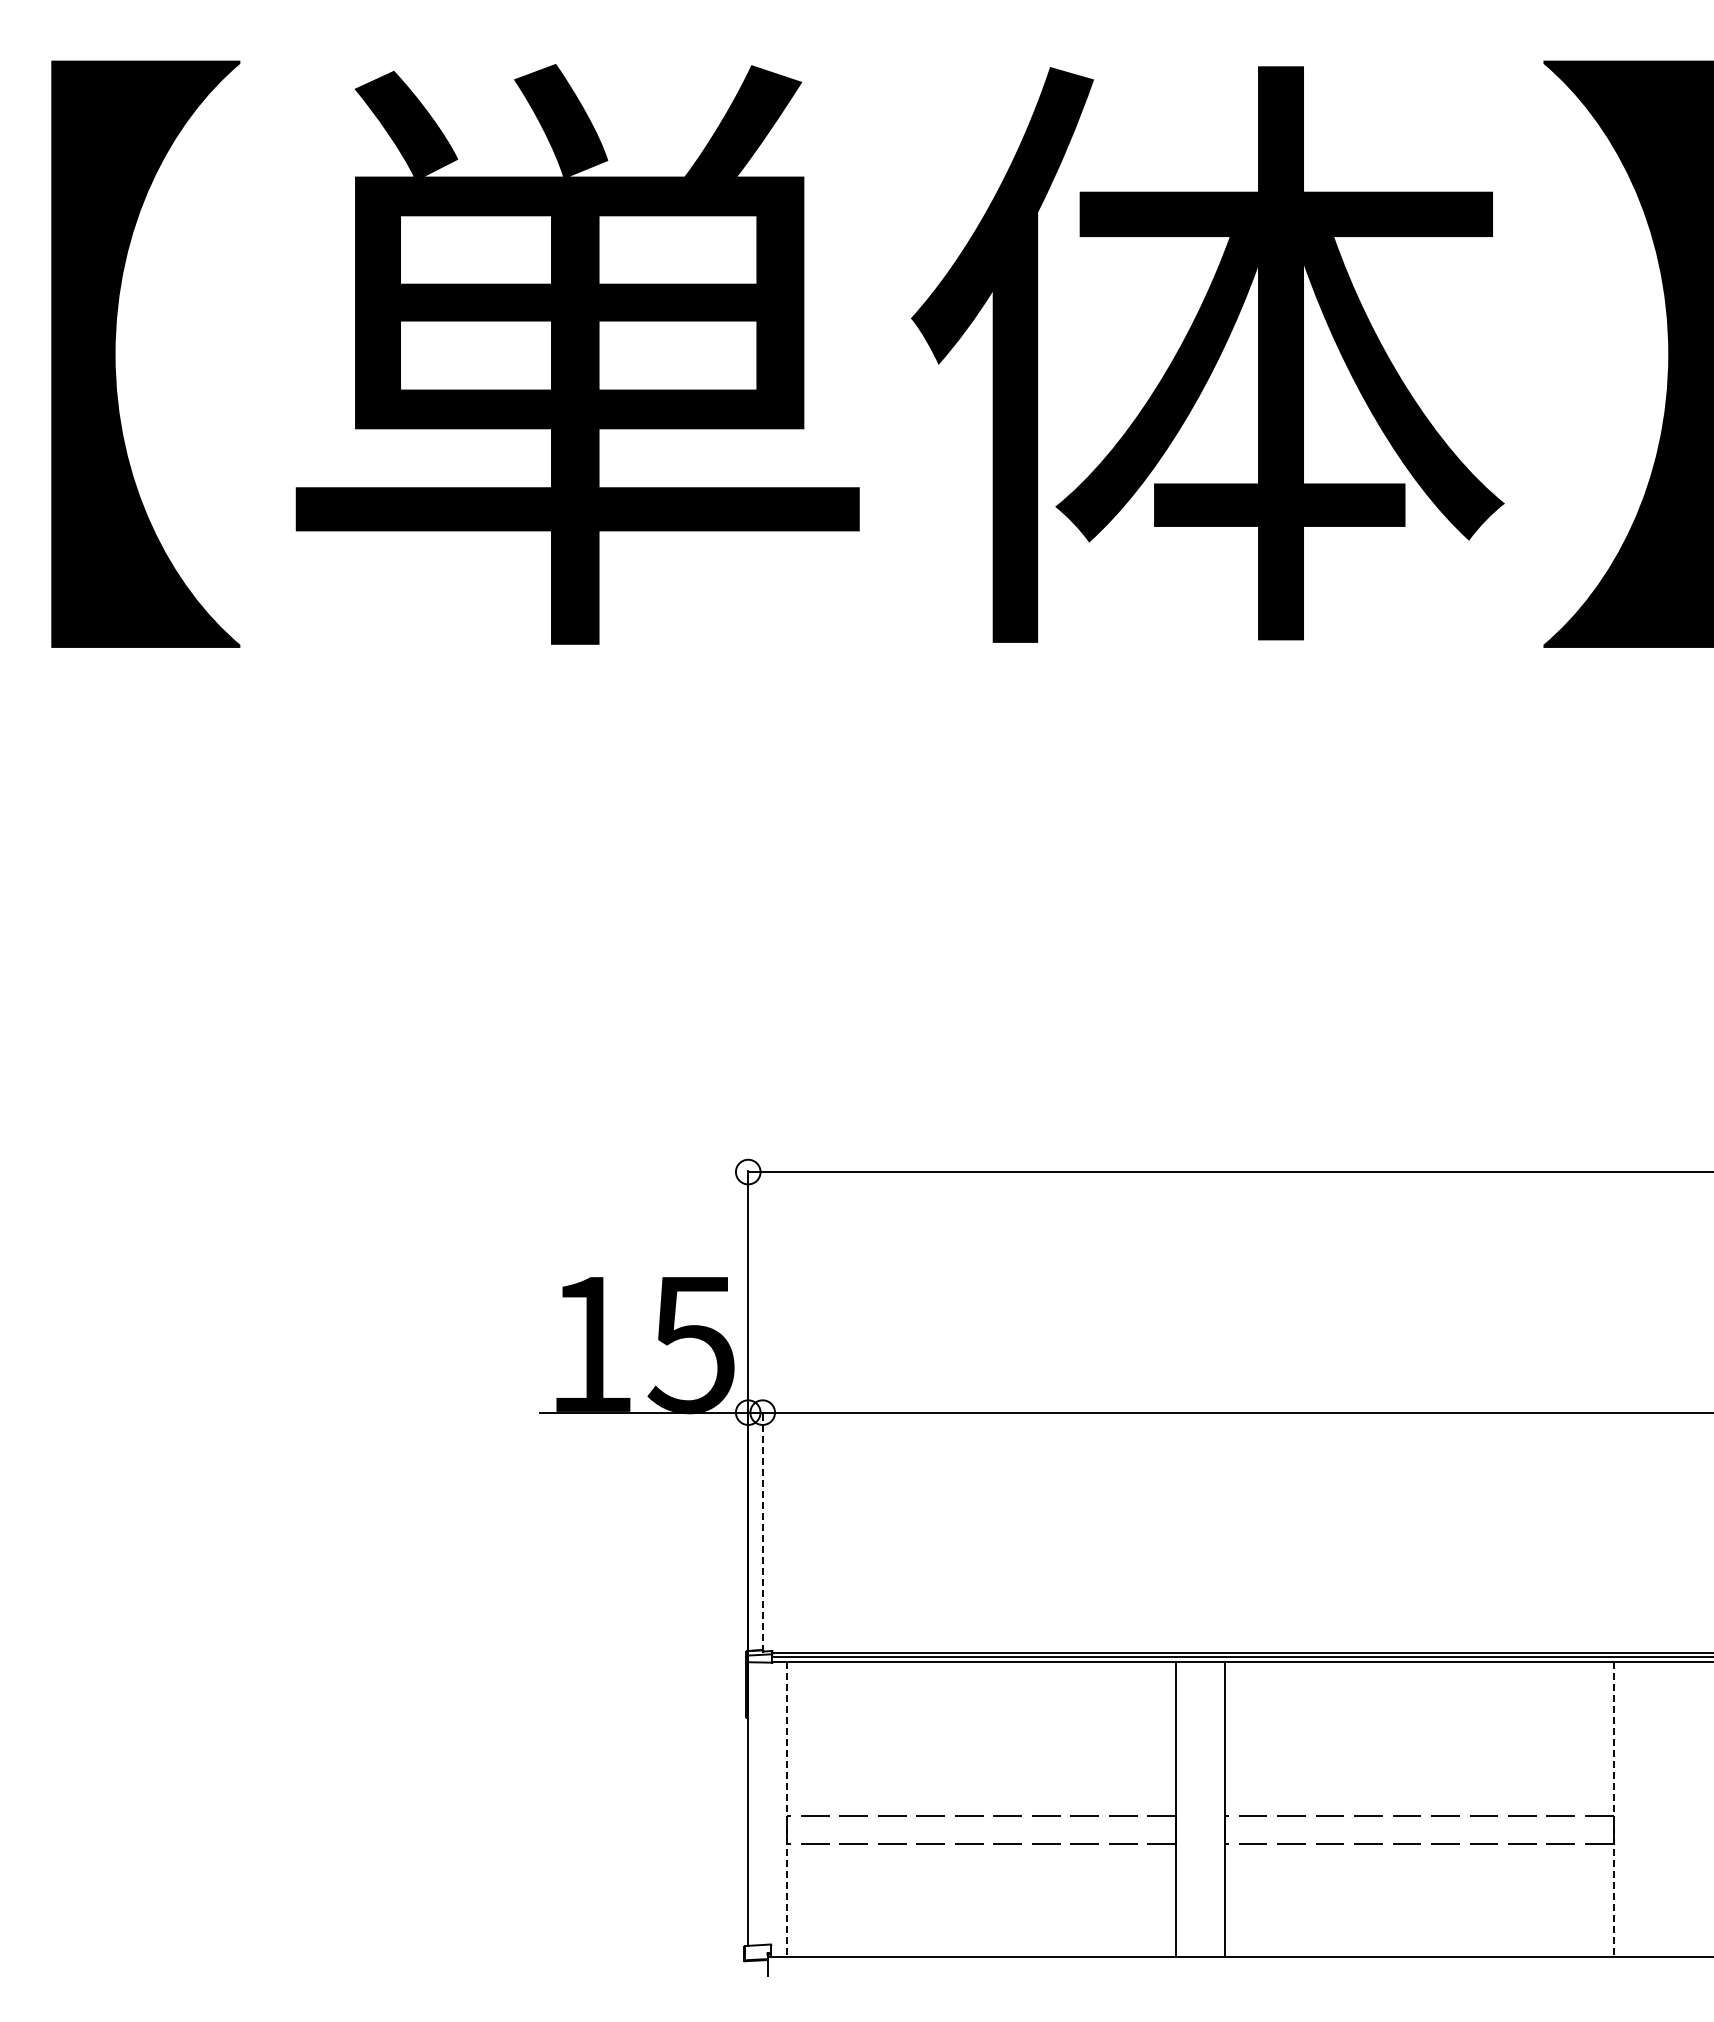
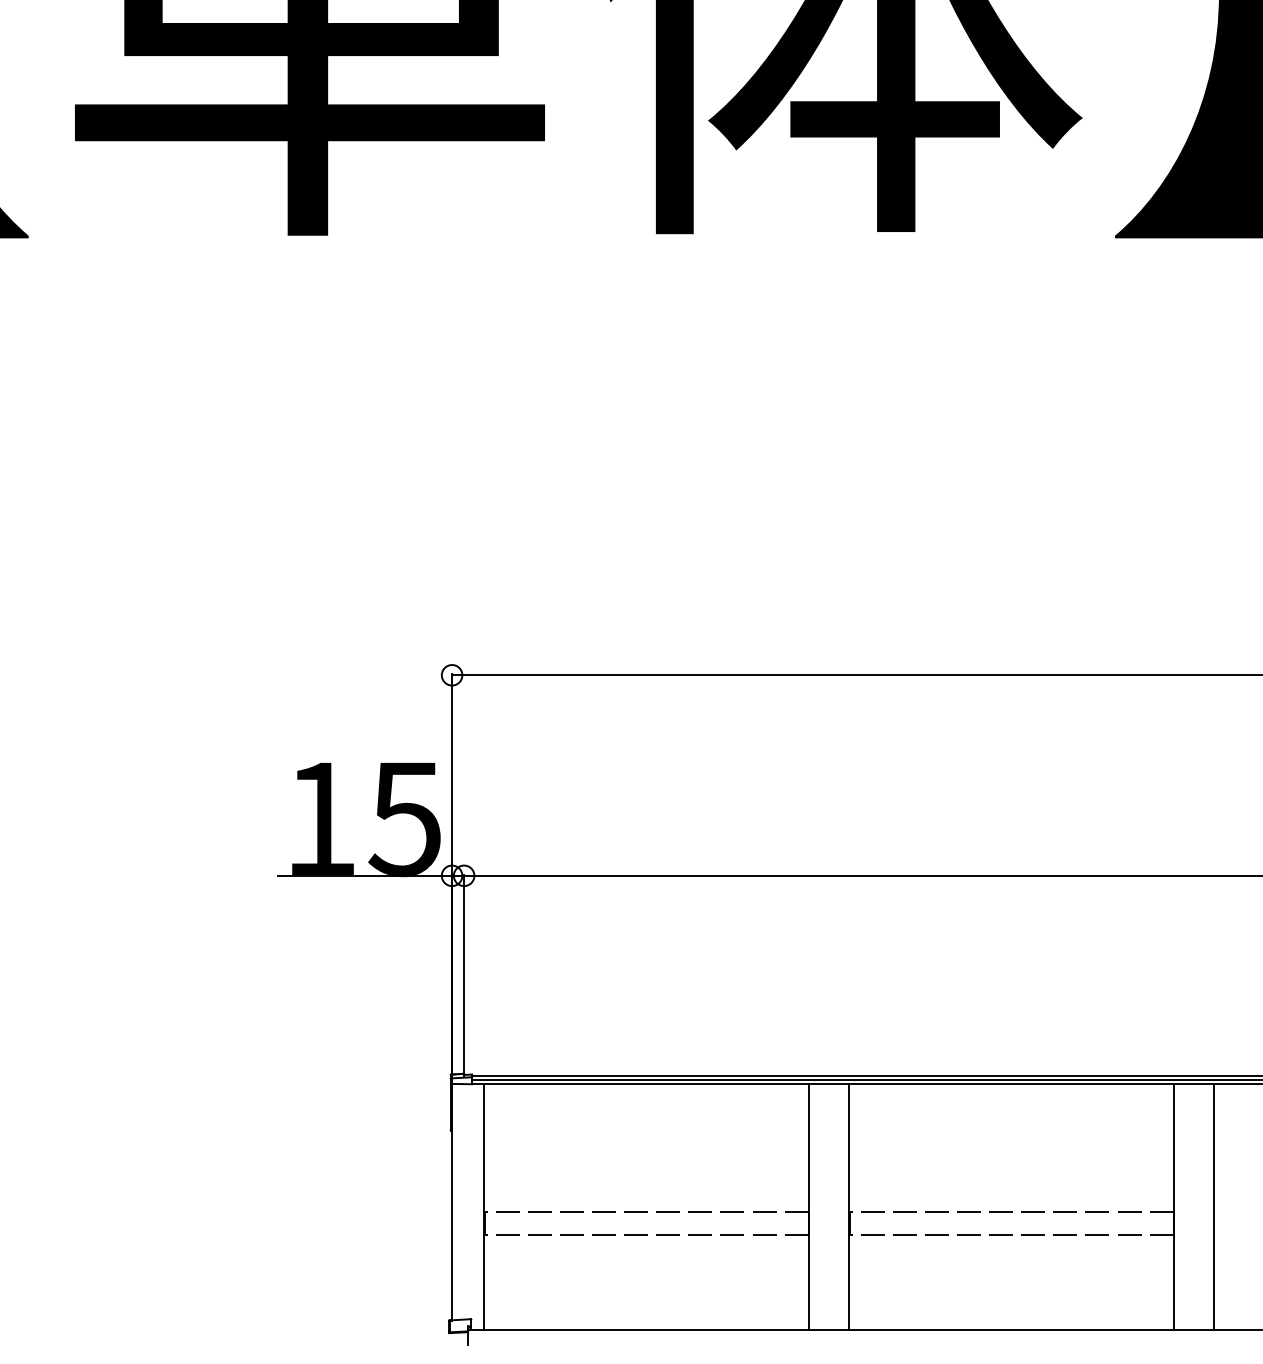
line: (762, 1531) -> (463, 974), dashed -> solid
line: (786, 1809) -> (483, 1206), dashed -> solid
line: (1614, 1809) -> (1174, 1206), dashed -> solid
line: (1662, 1809) -> (1214, 1206), added

